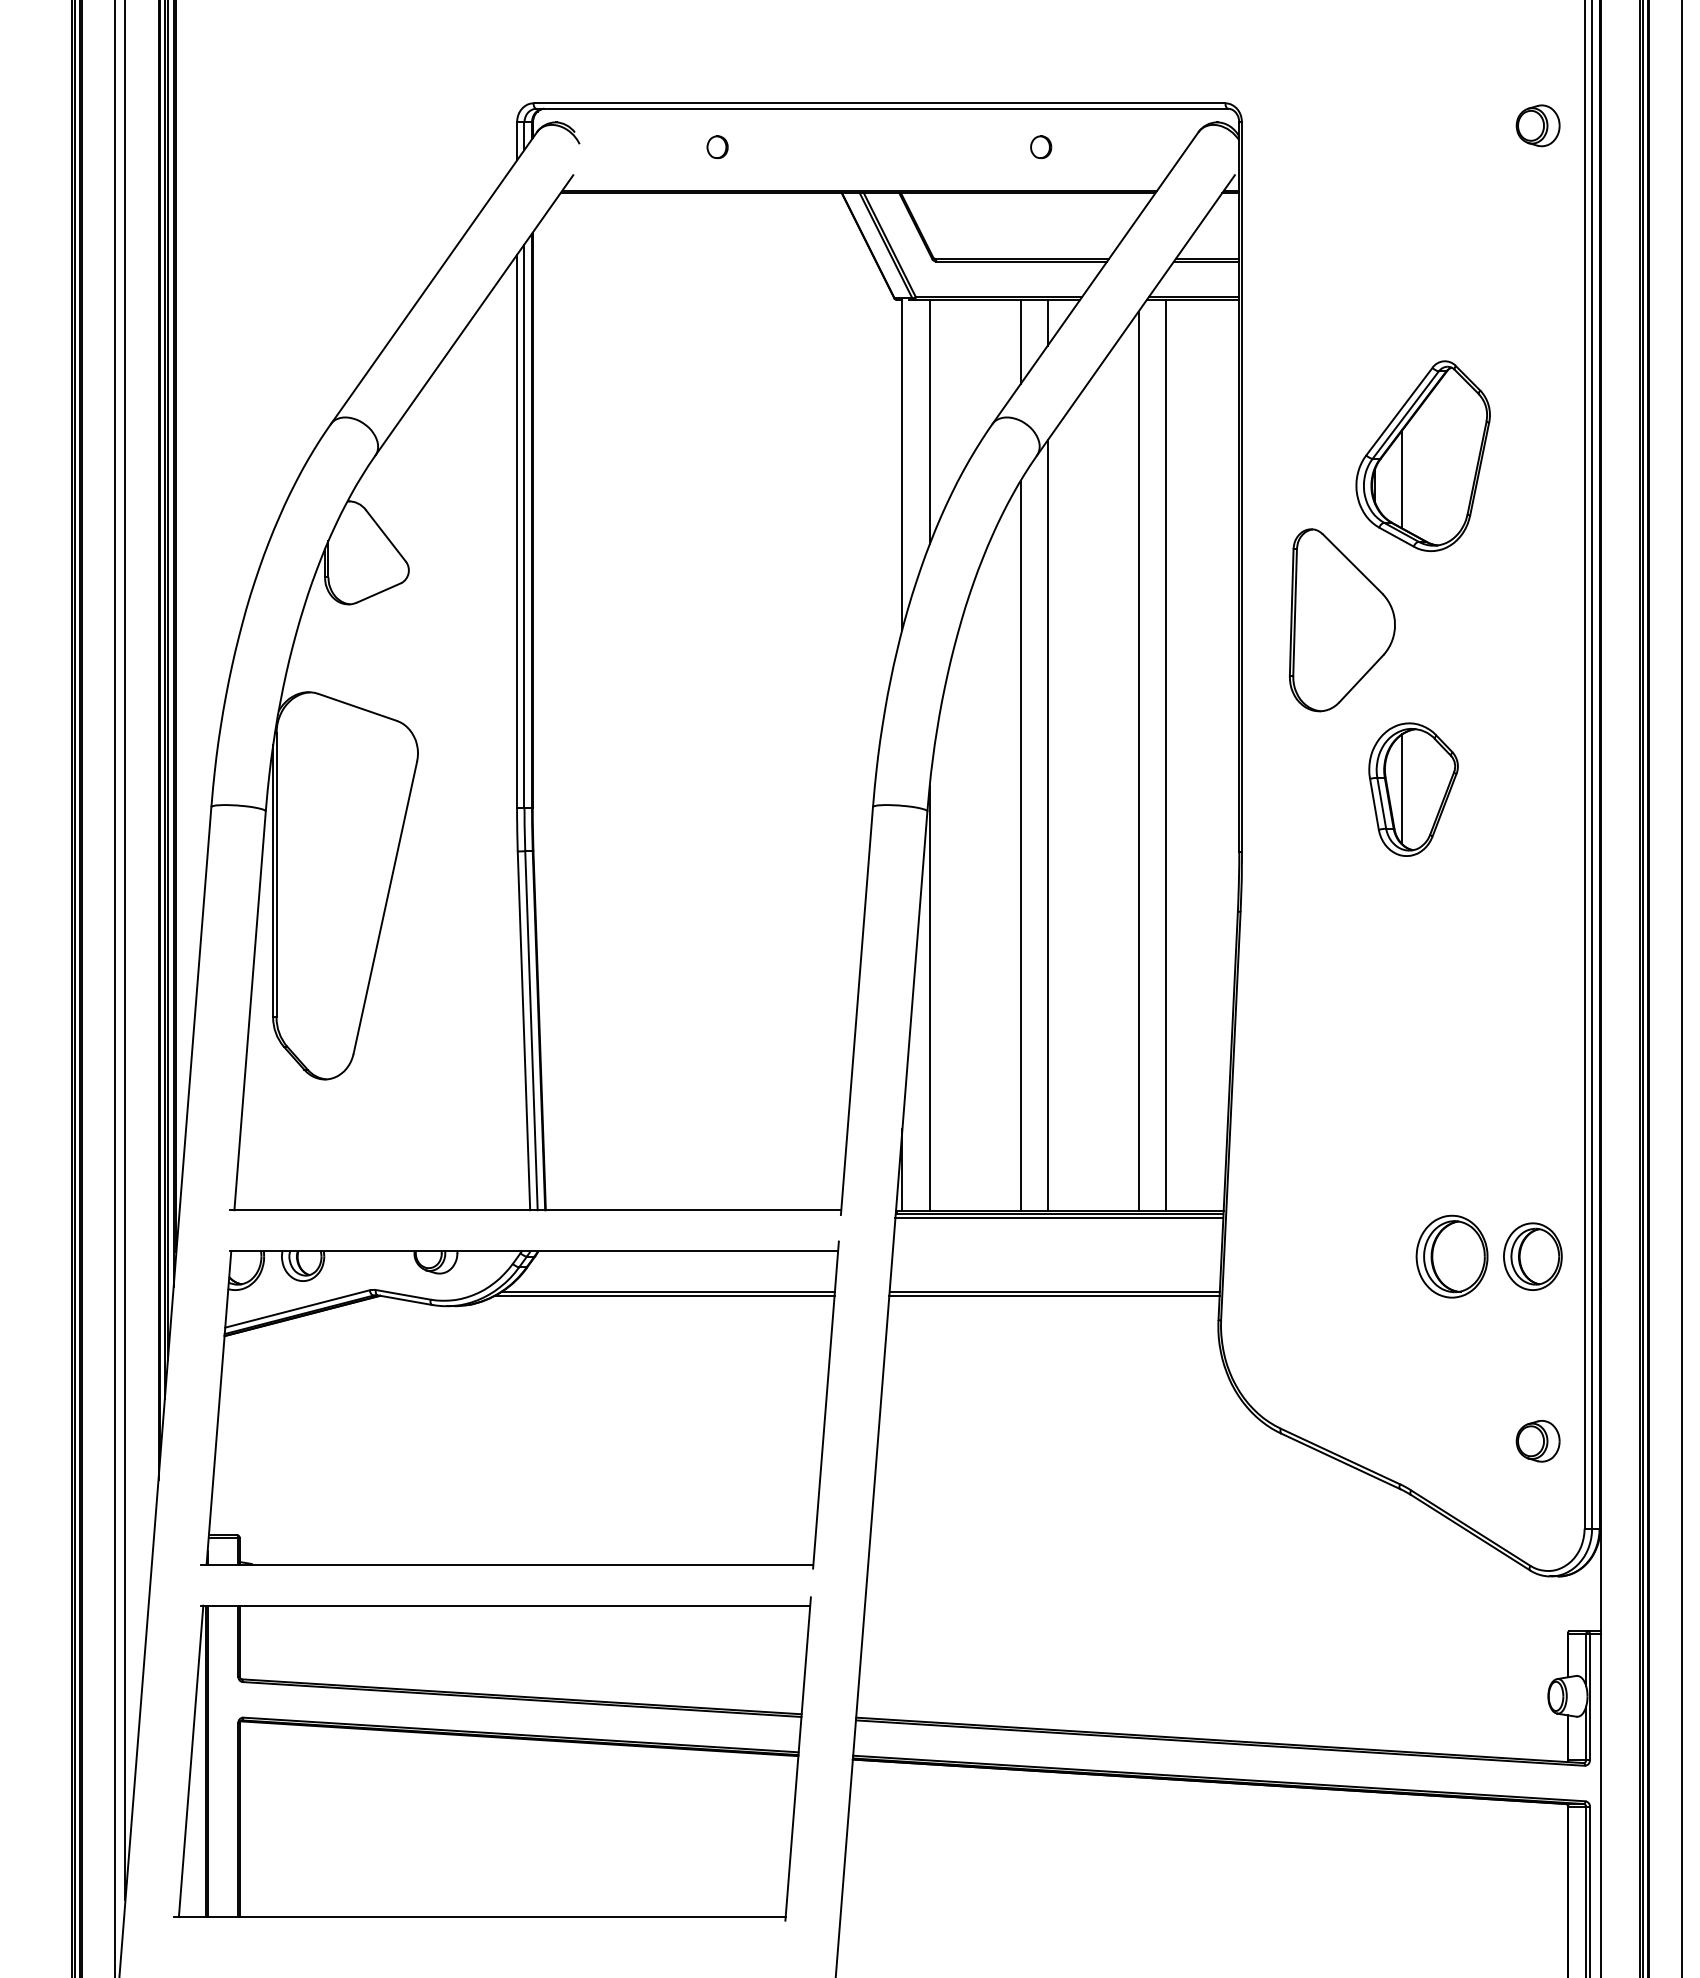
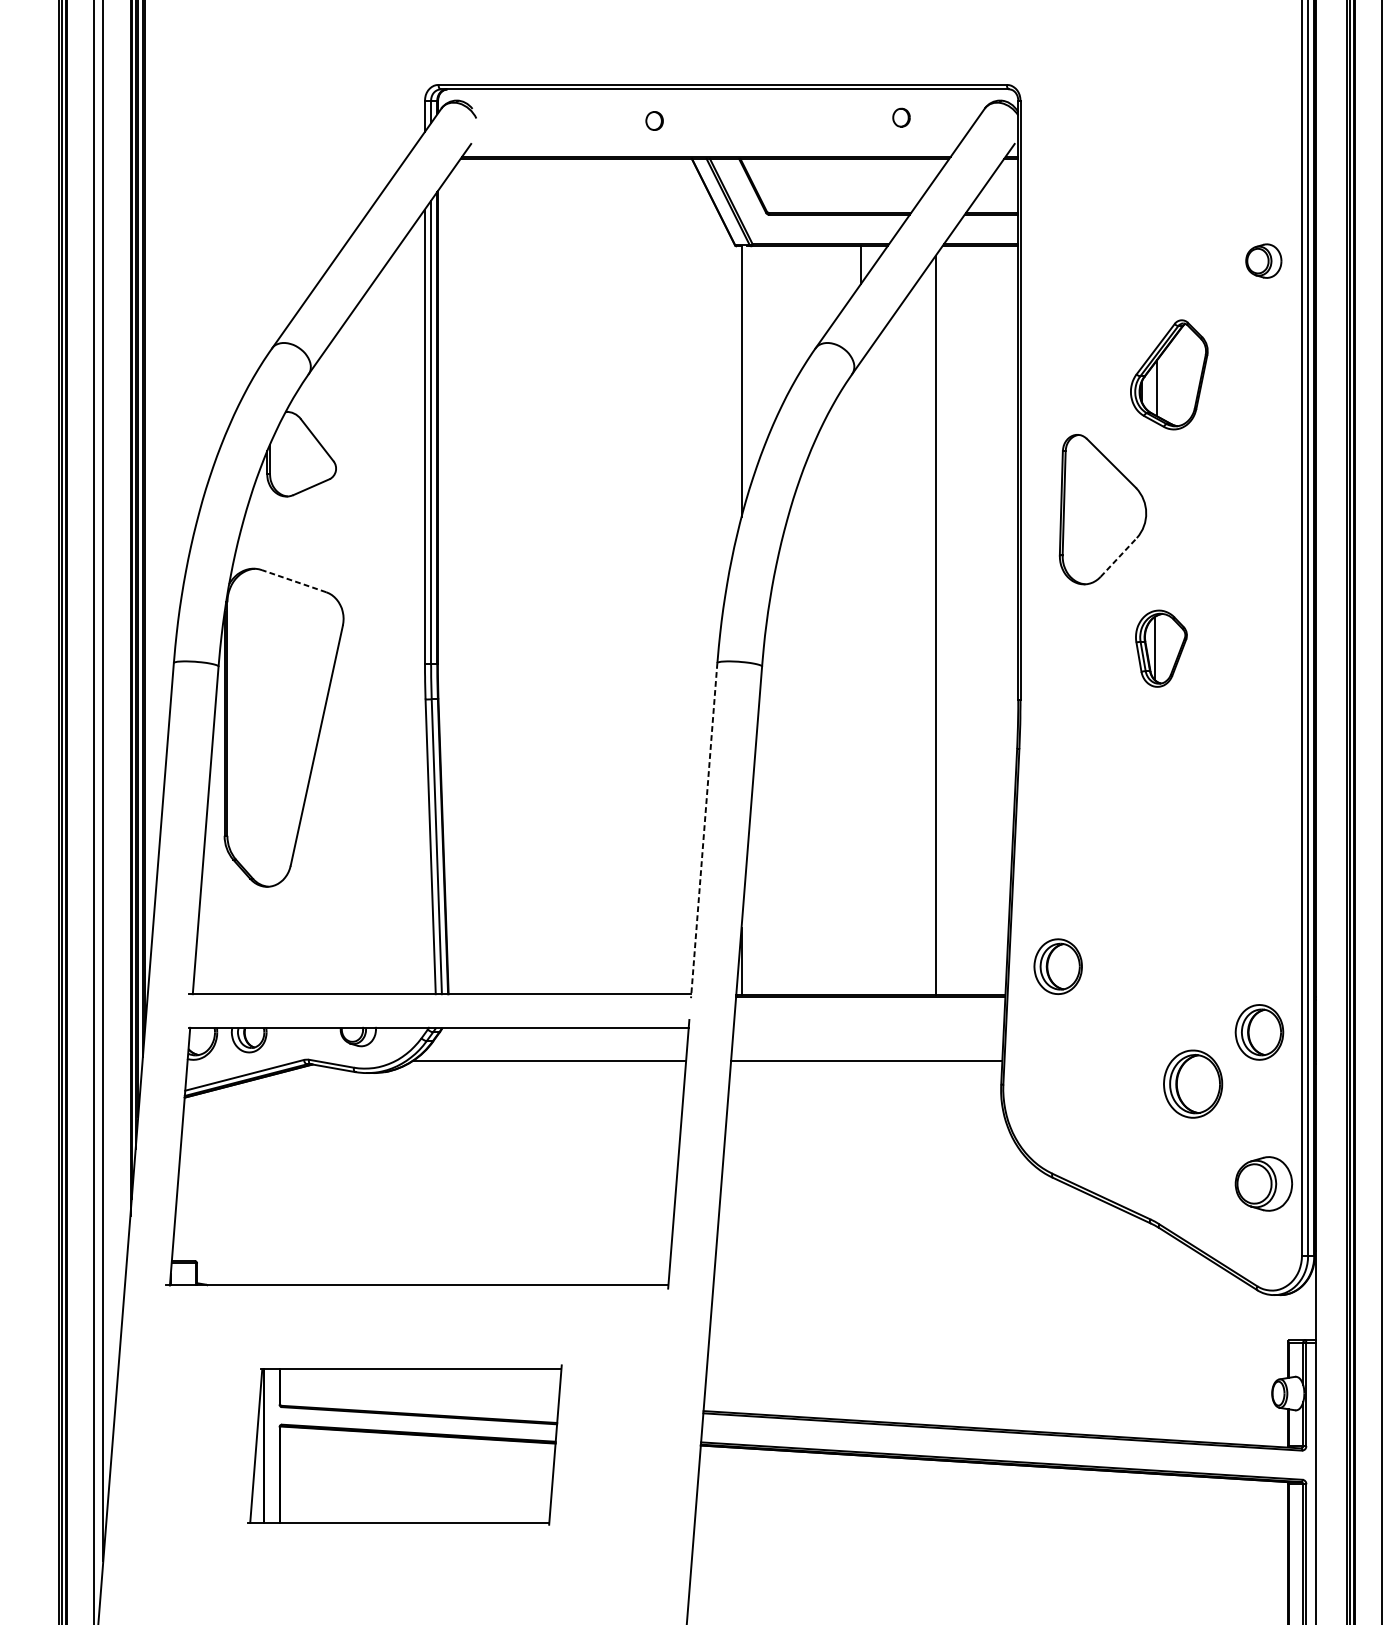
part: (1537, 125) -> (1263, 260), moved
part: (717, 146) -> (654, 120), moved
part: (1041, 146) -> (901, 117), moved
line: (1020, 341) -> (838, 280), removed
line: (929, 421) -> (763, 346), removed
part: (1422, 456) -> (1168, 375), size x0.7
line: (1361, 678) -> (1118, 557), solid -> dashed
line: (357, 707) -> (293, 581), solid -> dashed
line: (1166, 755) -> (958, 620), removed
part: (1413, 789) -> (1161, 648), size x0.7
line: (1047, 825) -> (860, 678), removed
line: (1020, 846) -> (838, 695), removed
line: (929, 998) -> (763, 820), removed
line: (856, 1011) -> (703, 830), solid -> dashed
part: (1287, 1176) -> (1057, 966), added
line: (1059, 1217) -> (870, 1000), removed
part: (1451, 1256) -> (1192, 1084), moved
line: (664, 1295) -> (546, 1064), removed
line: (1054, 1295) -> (866, 1064), removed
part: (1537, 1441) -> (1263, 1184), size x1.6
part: (492, 1758) -> (404, 1444), size x0.6

